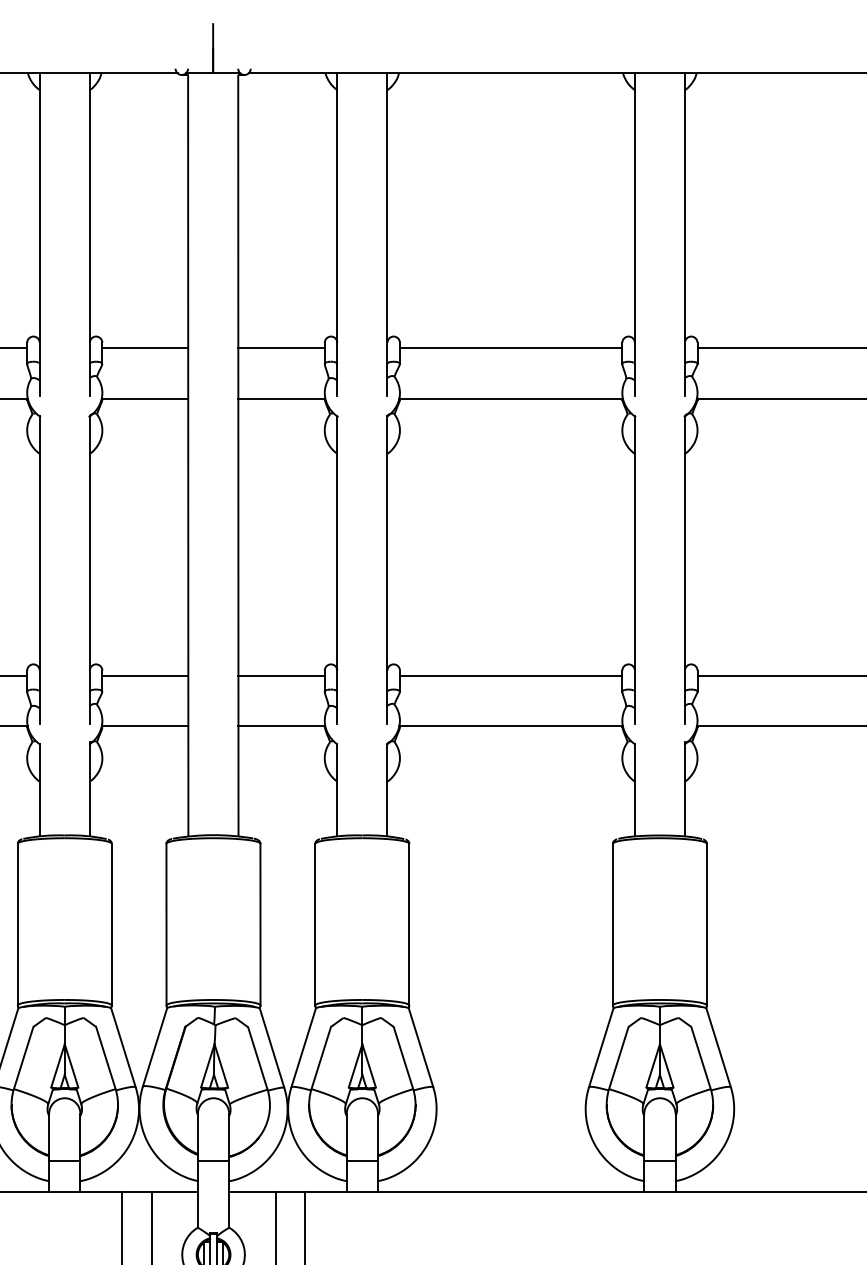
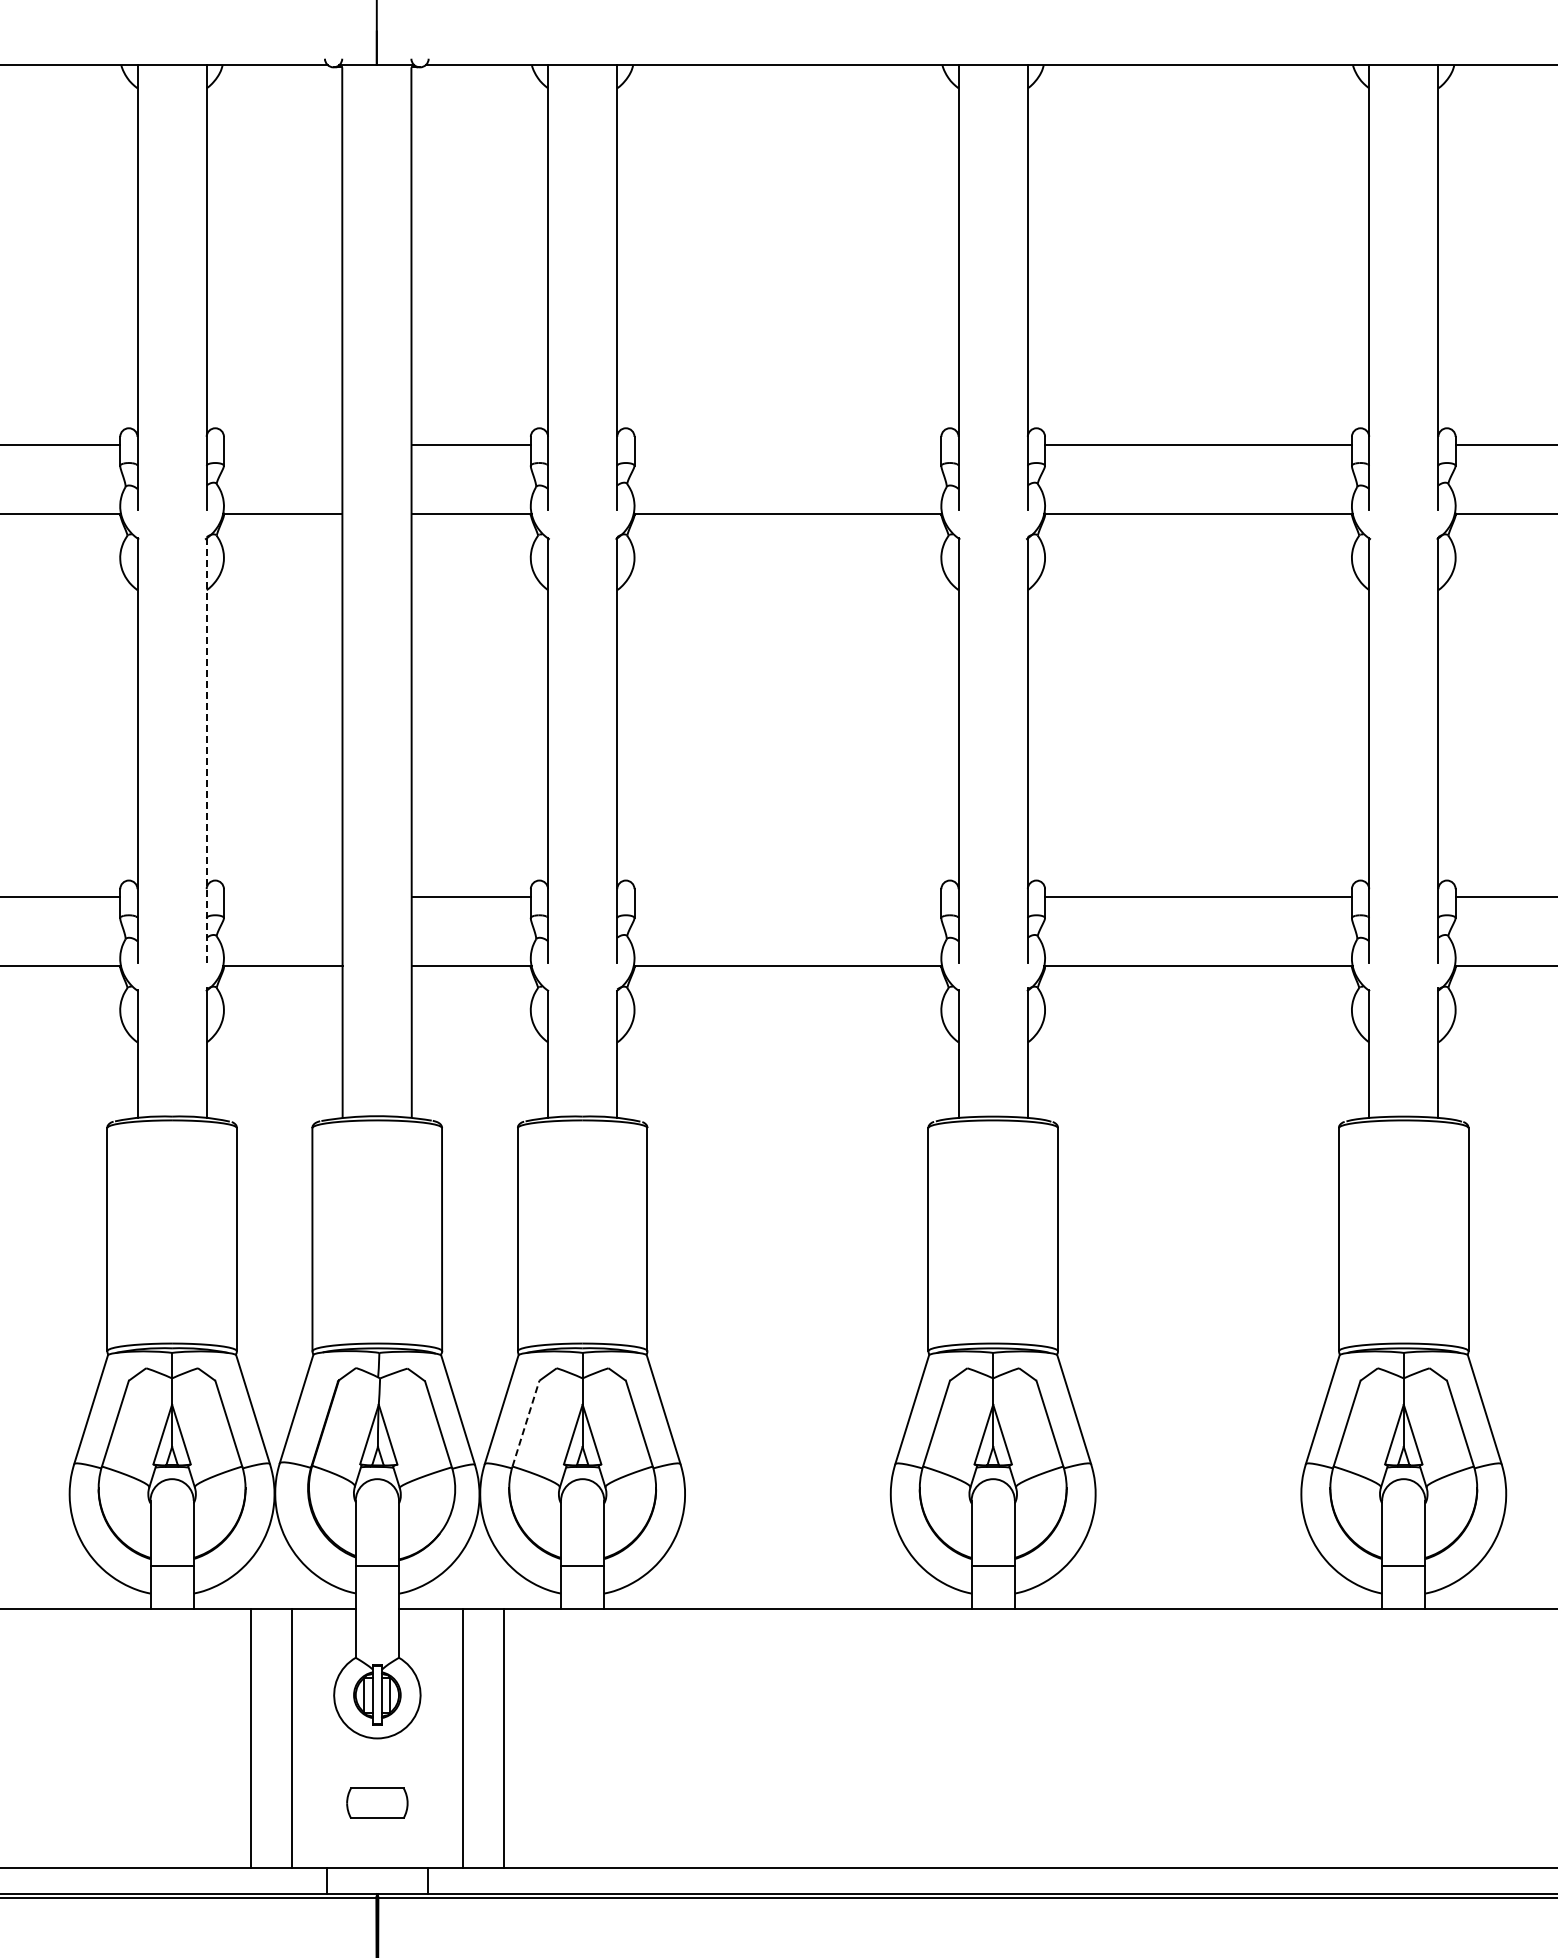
line: (144, 348) -> (282, 444), removed
line: (510, 348) -> (787, 444), removed
line: (89, 570) -> (206, 750), solid -> dashed
line: (144, 676) -> (282, 897), removed
line: (510, 676) -> (787, 897), removed
line: (320, 1057) -> (525, 1423), solid -> dashed

